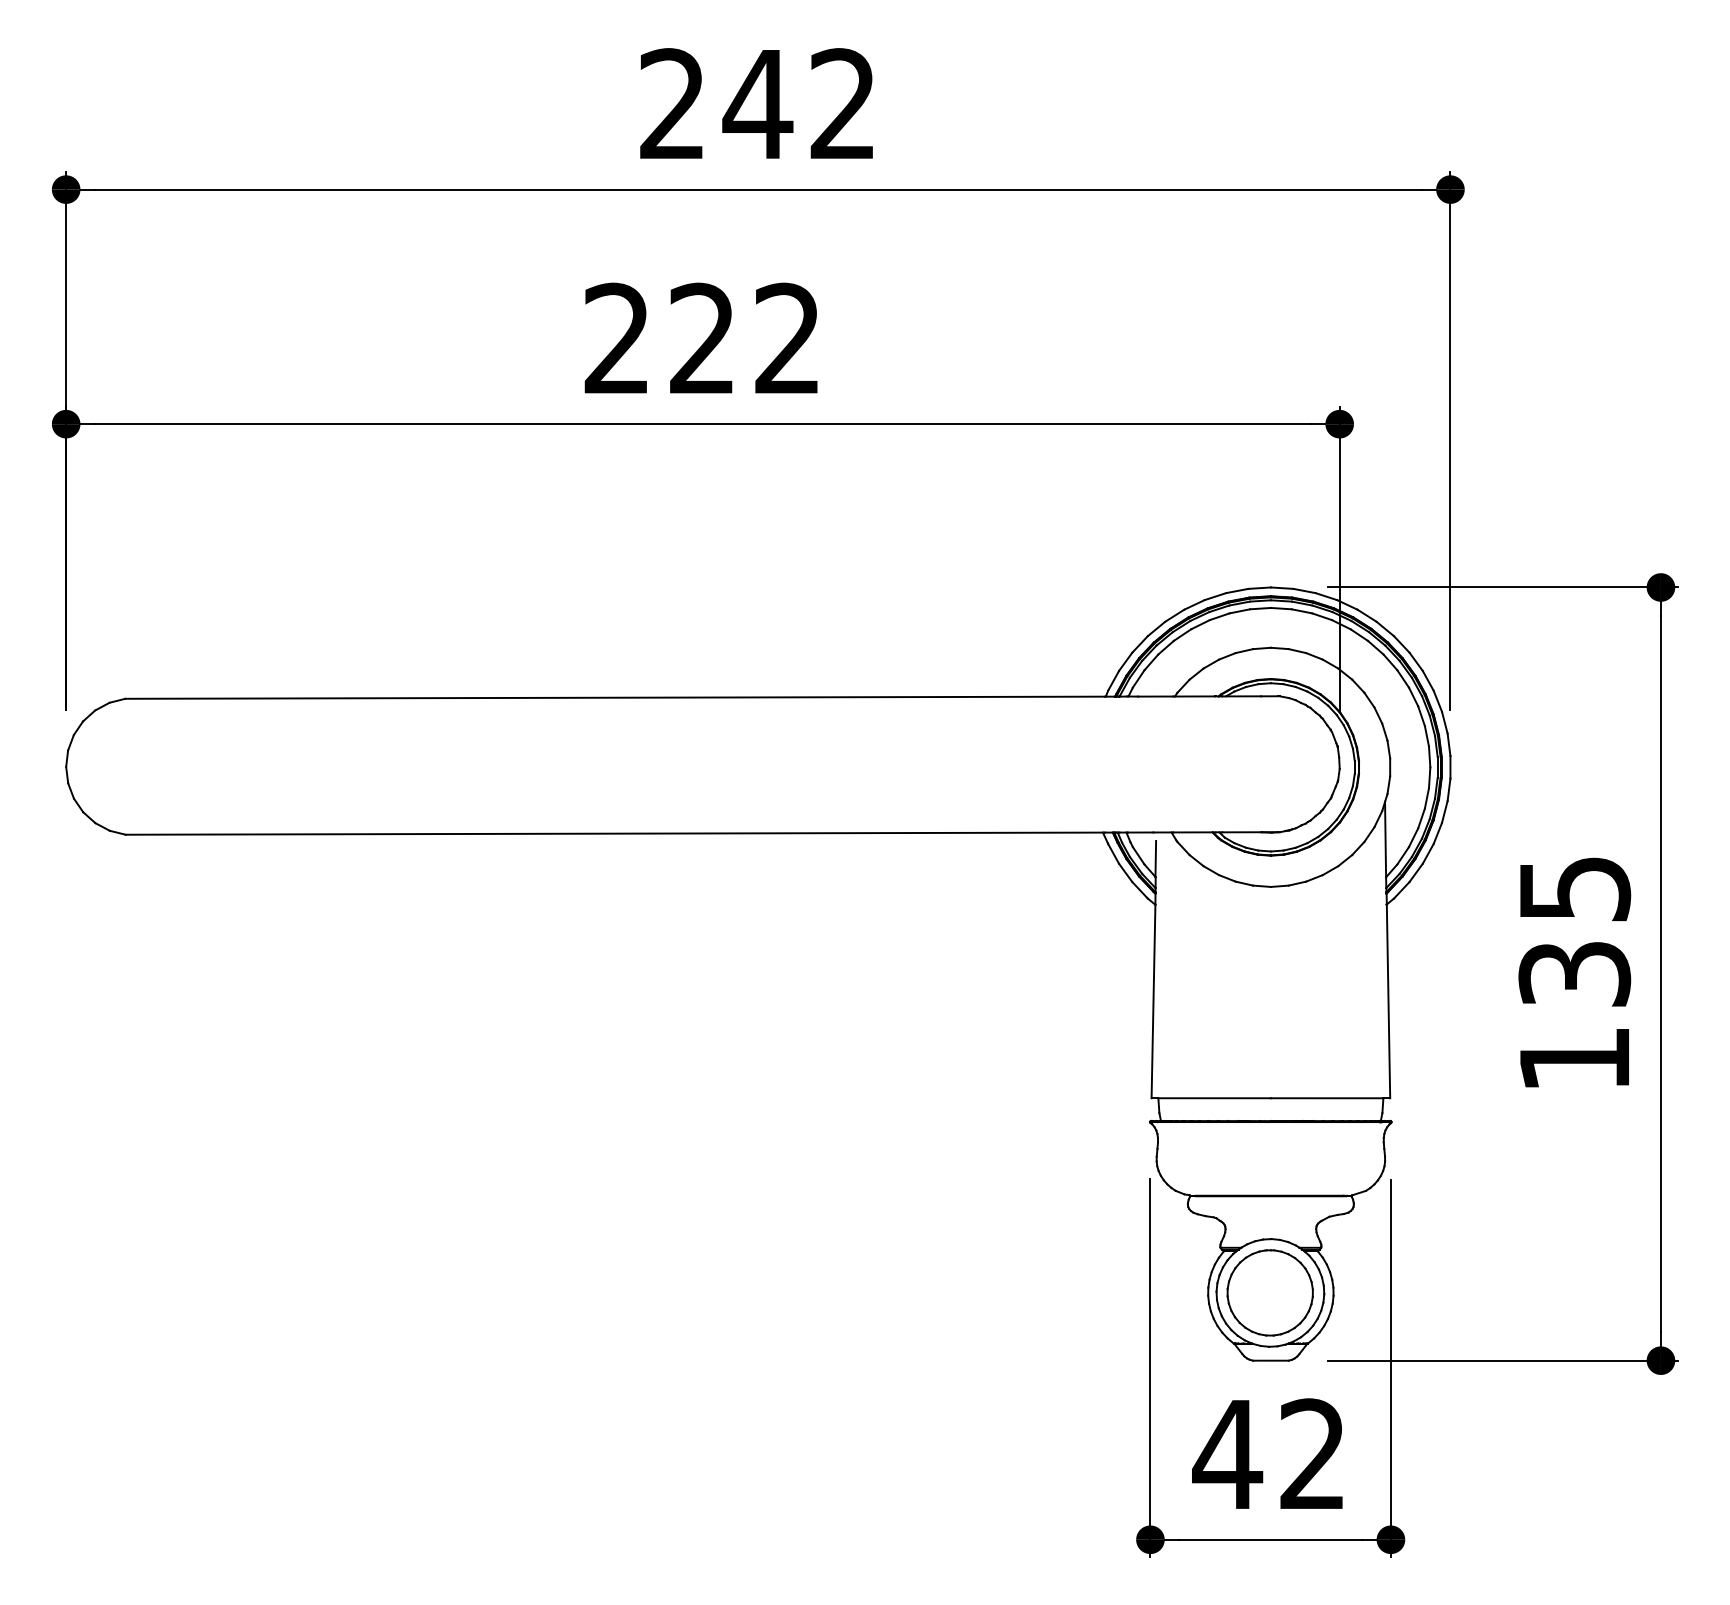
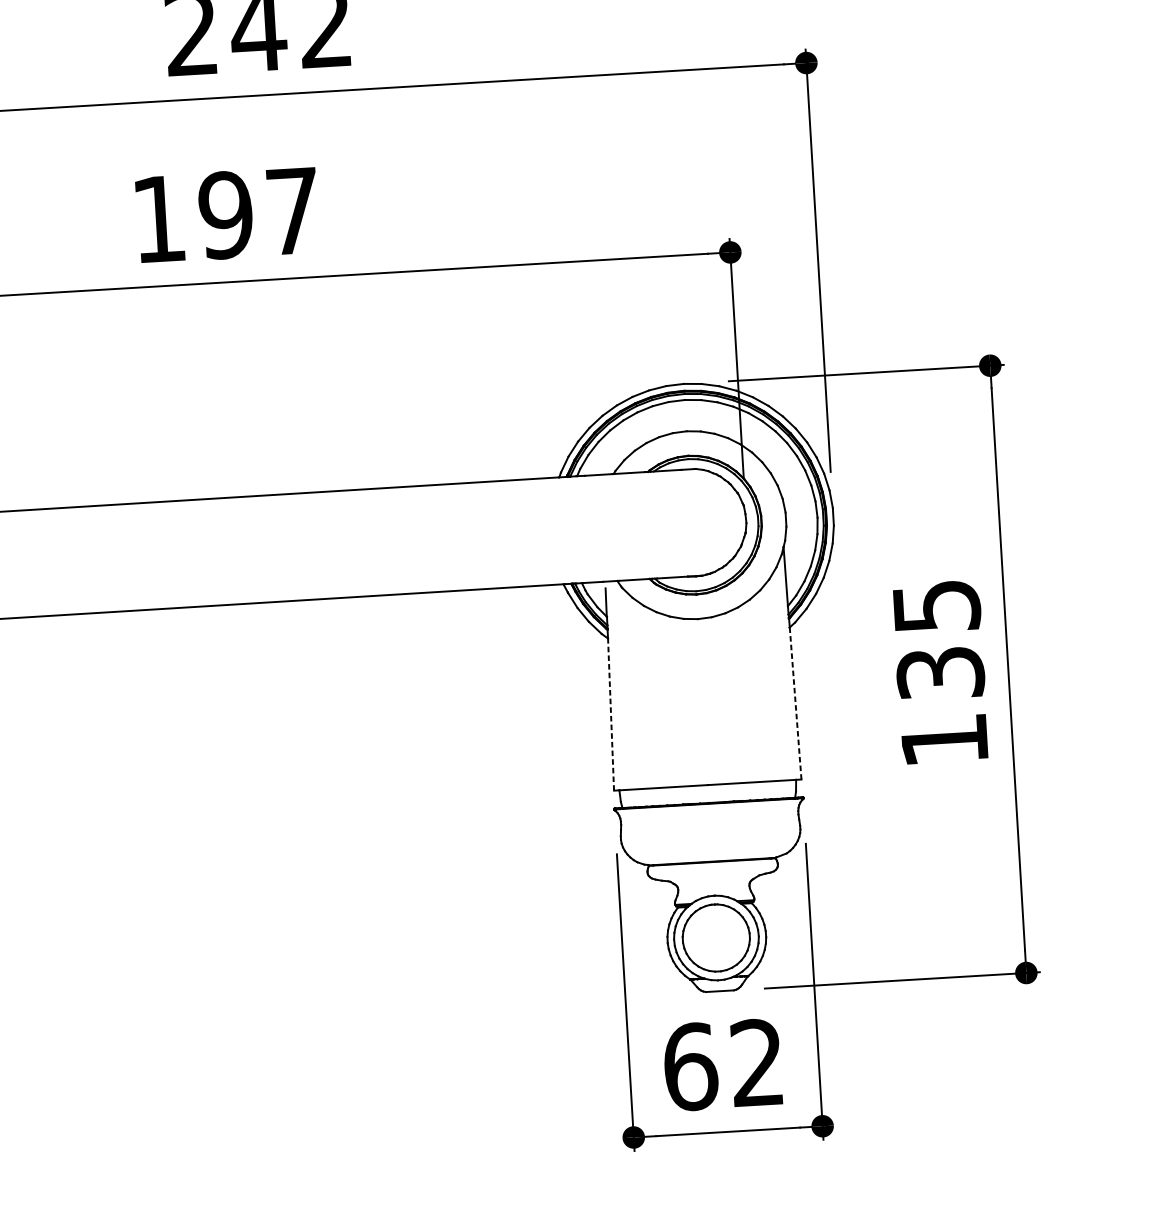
text: (701, 338) -> (225, 214), 222 -> 197
line: (1153, 1001) -> (611, 714), solid -> dashed
line: (1388, 1001) -> (795, 703), solid -> dashed
text: (1227, 1454) -> (690, 1066), 42 -> 62

